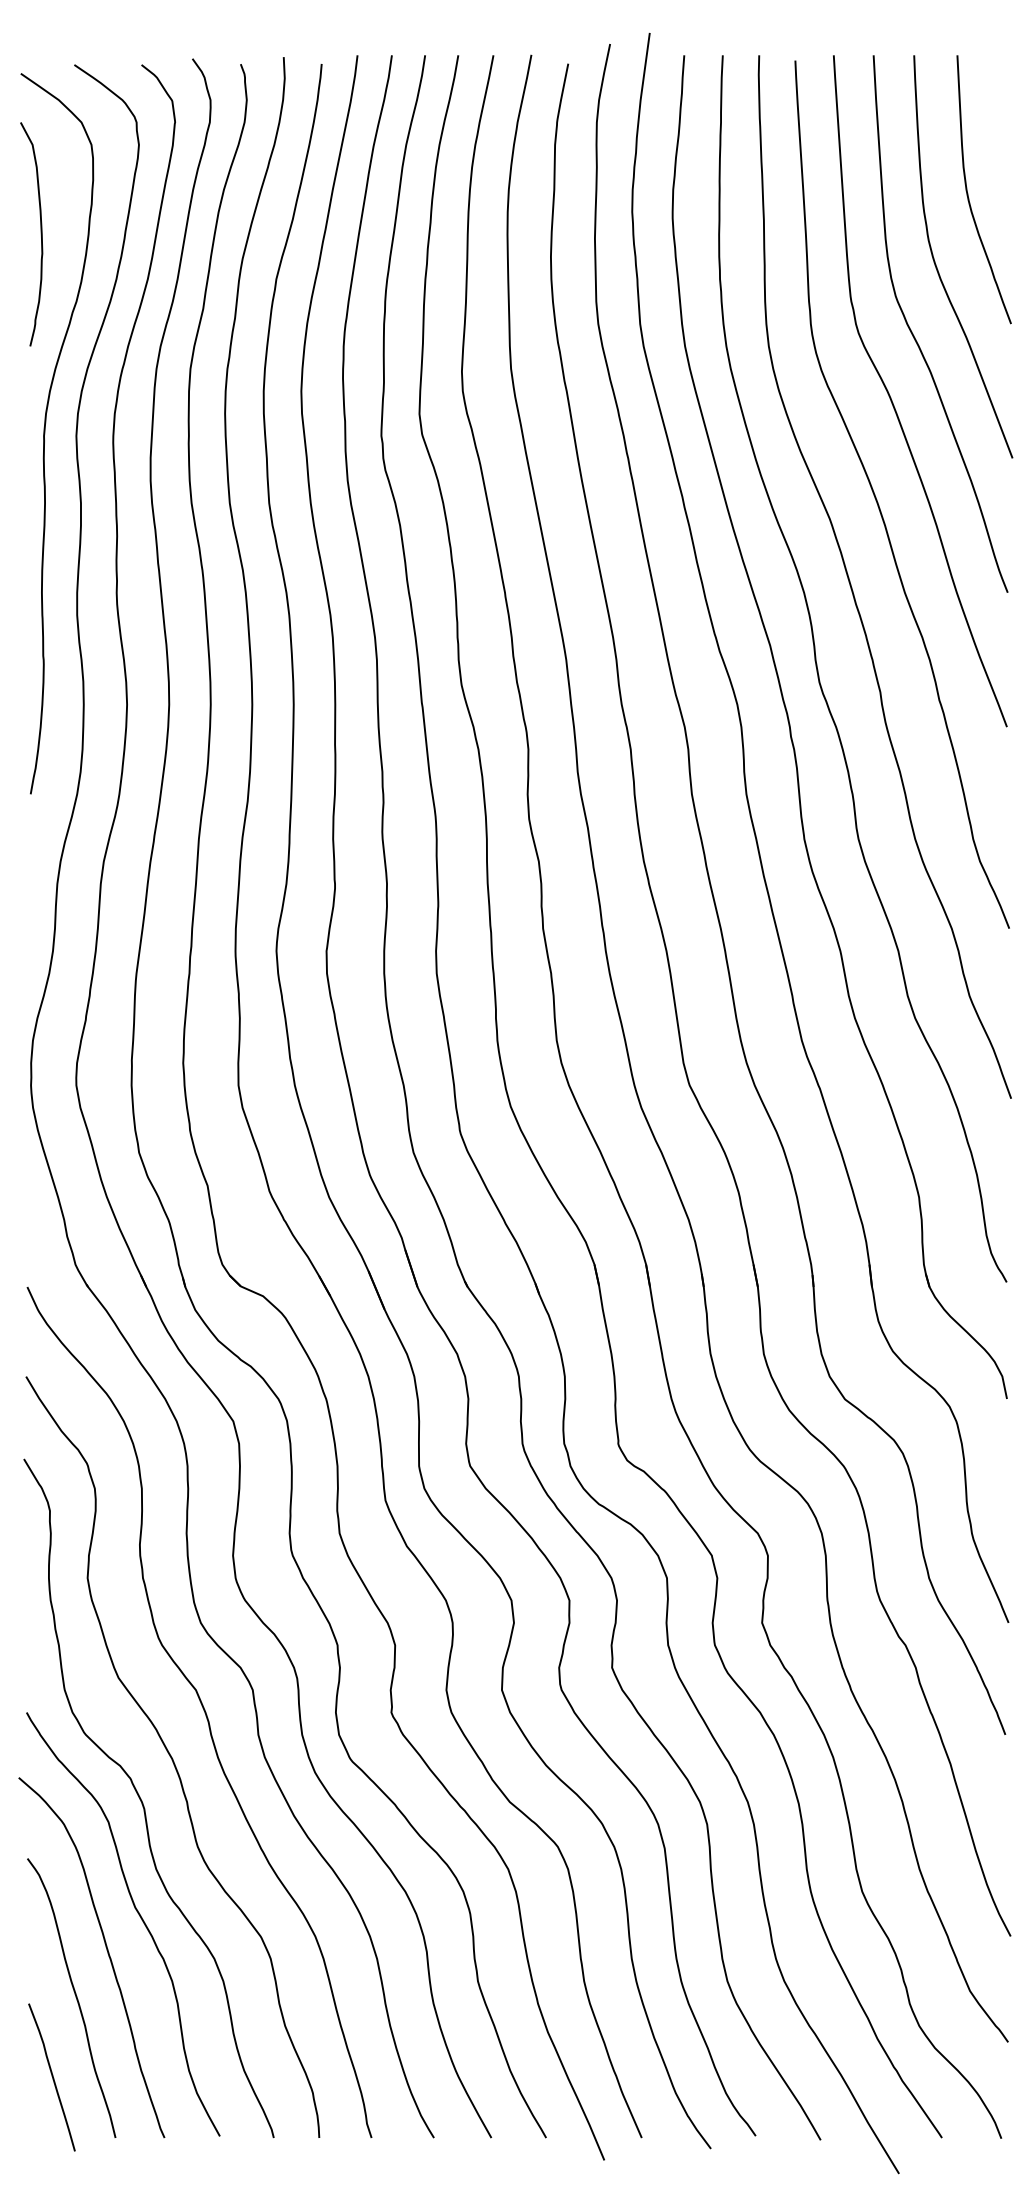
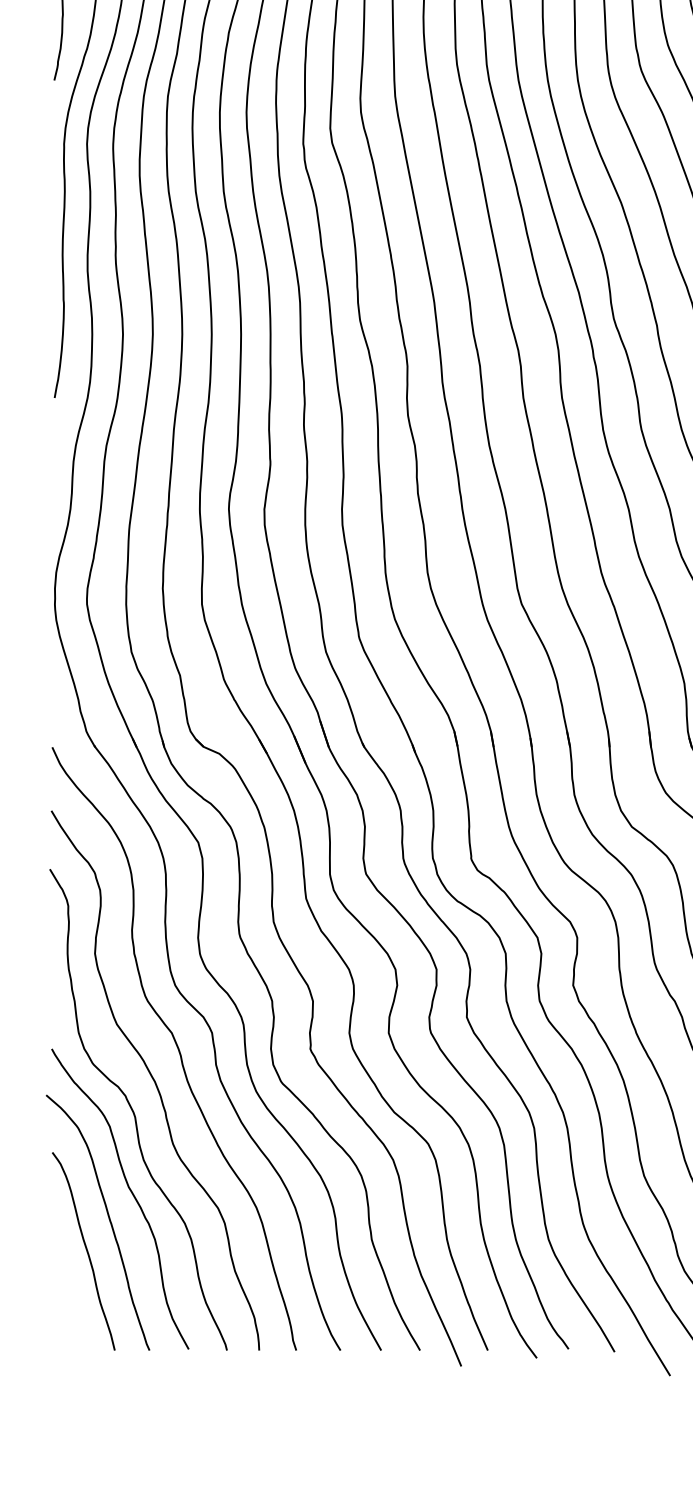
curve: (51, 2076) -> (69, 1306), removed

